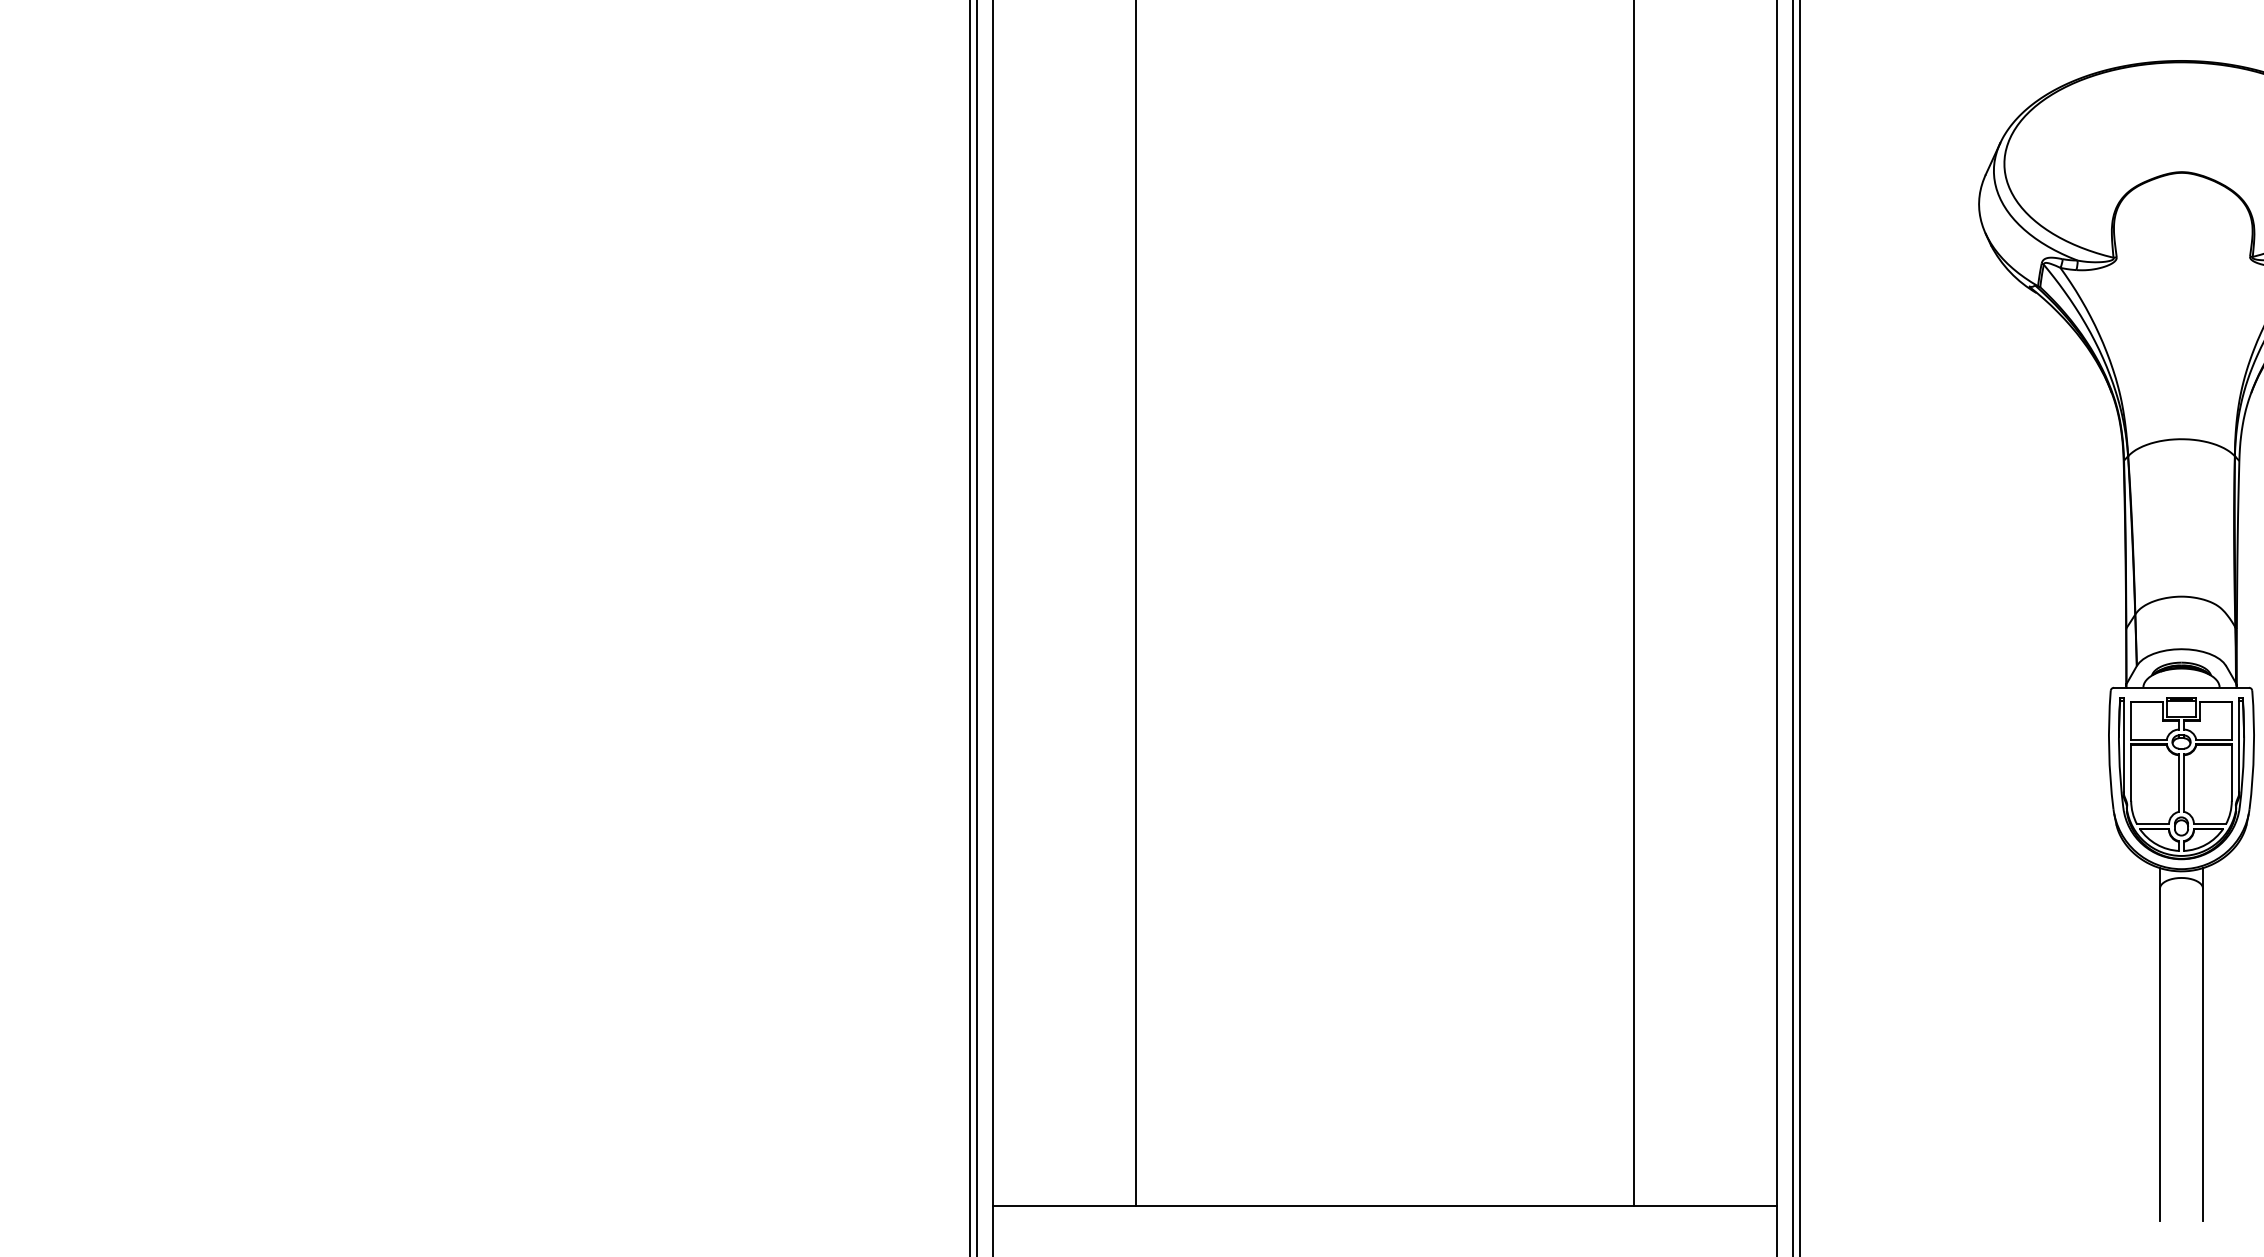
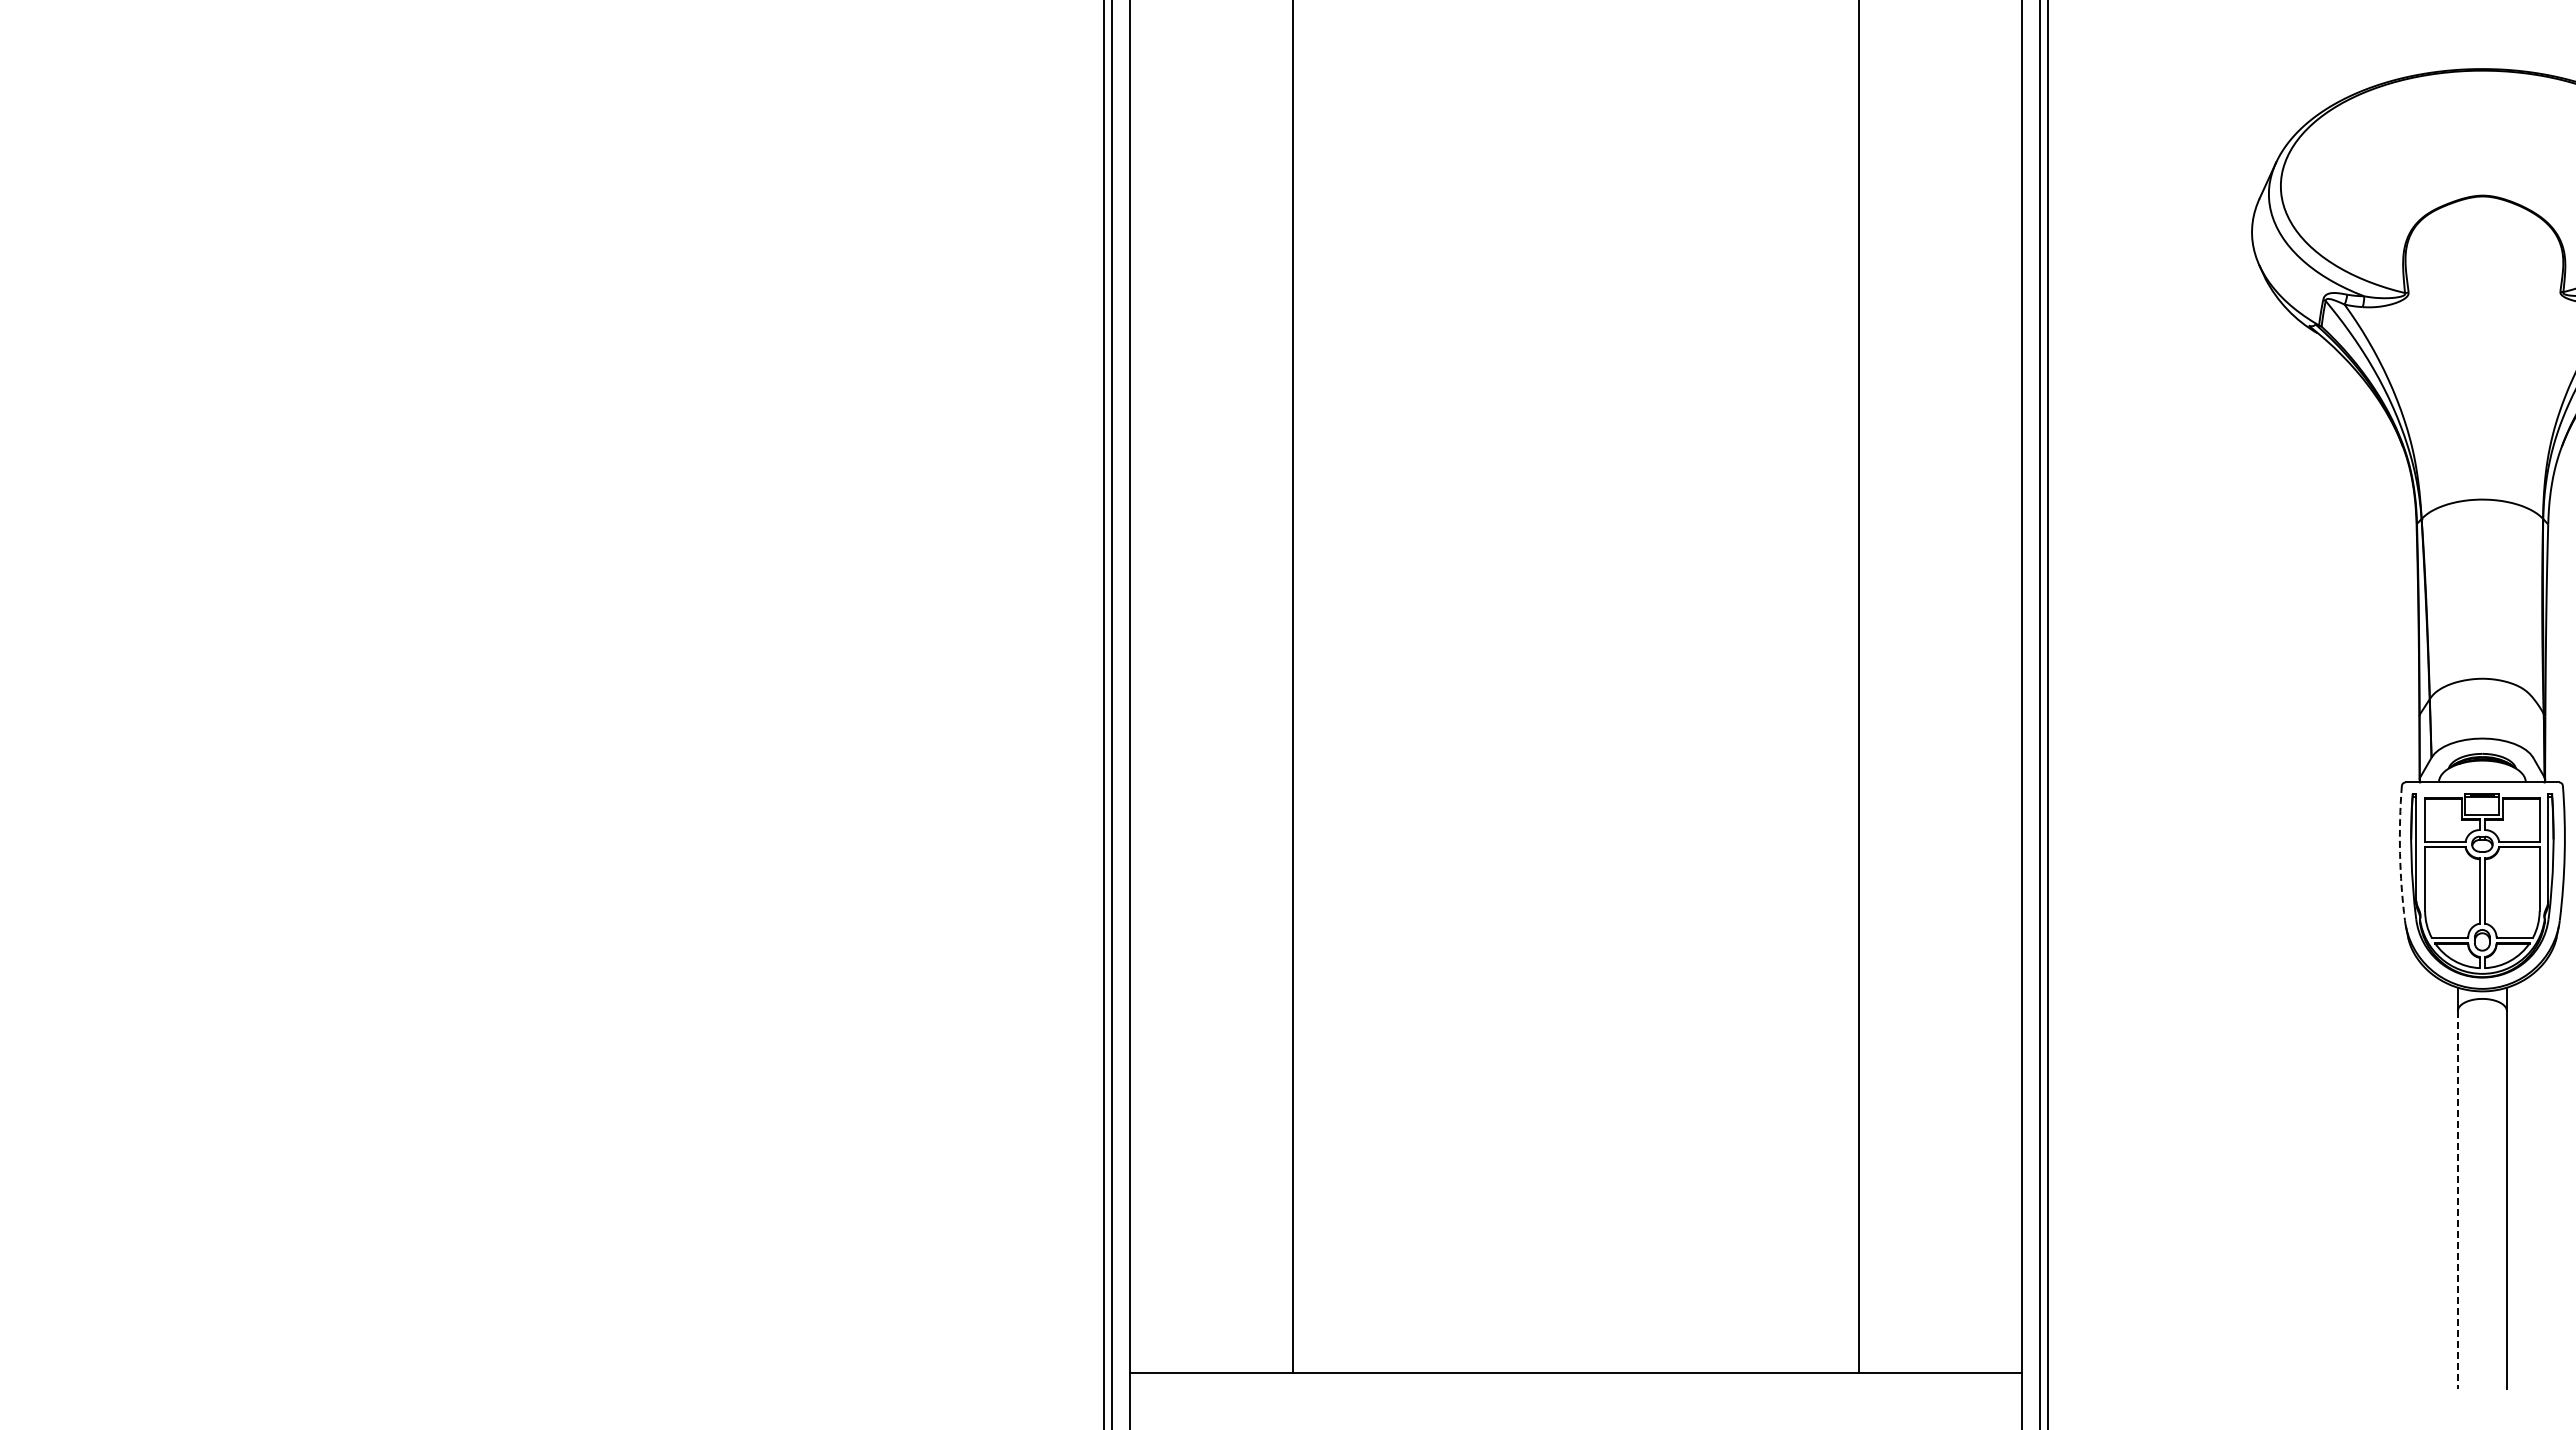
arc: (2109, 750) -> (2400, 853), solid -> dashed
line: (2159, 1055) -> (2457, 1200), solid -> dashed

